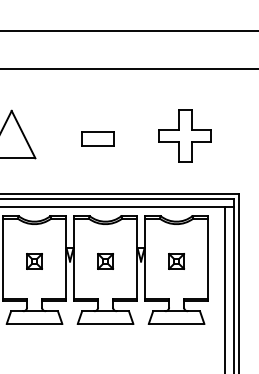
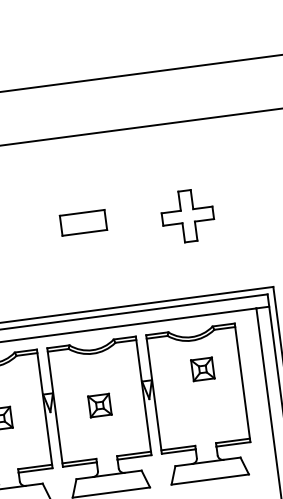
part: (184, 135) -> (186, 215), size x0.7
part: (97, 138) -> (82, 222), moved
part: (176, 261) -> (202, 369), moved

